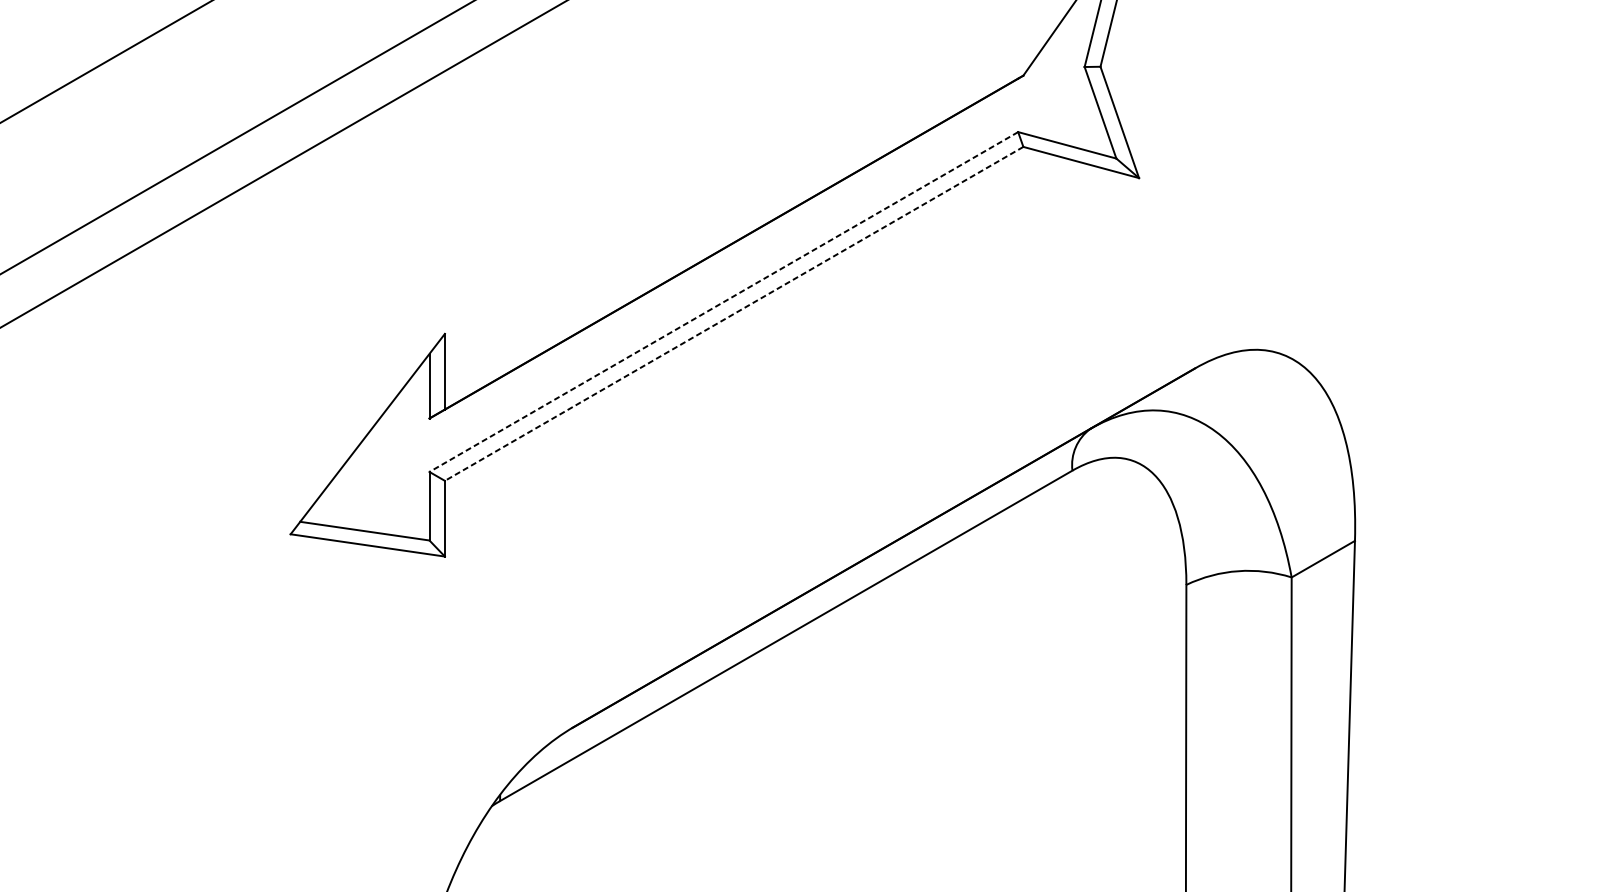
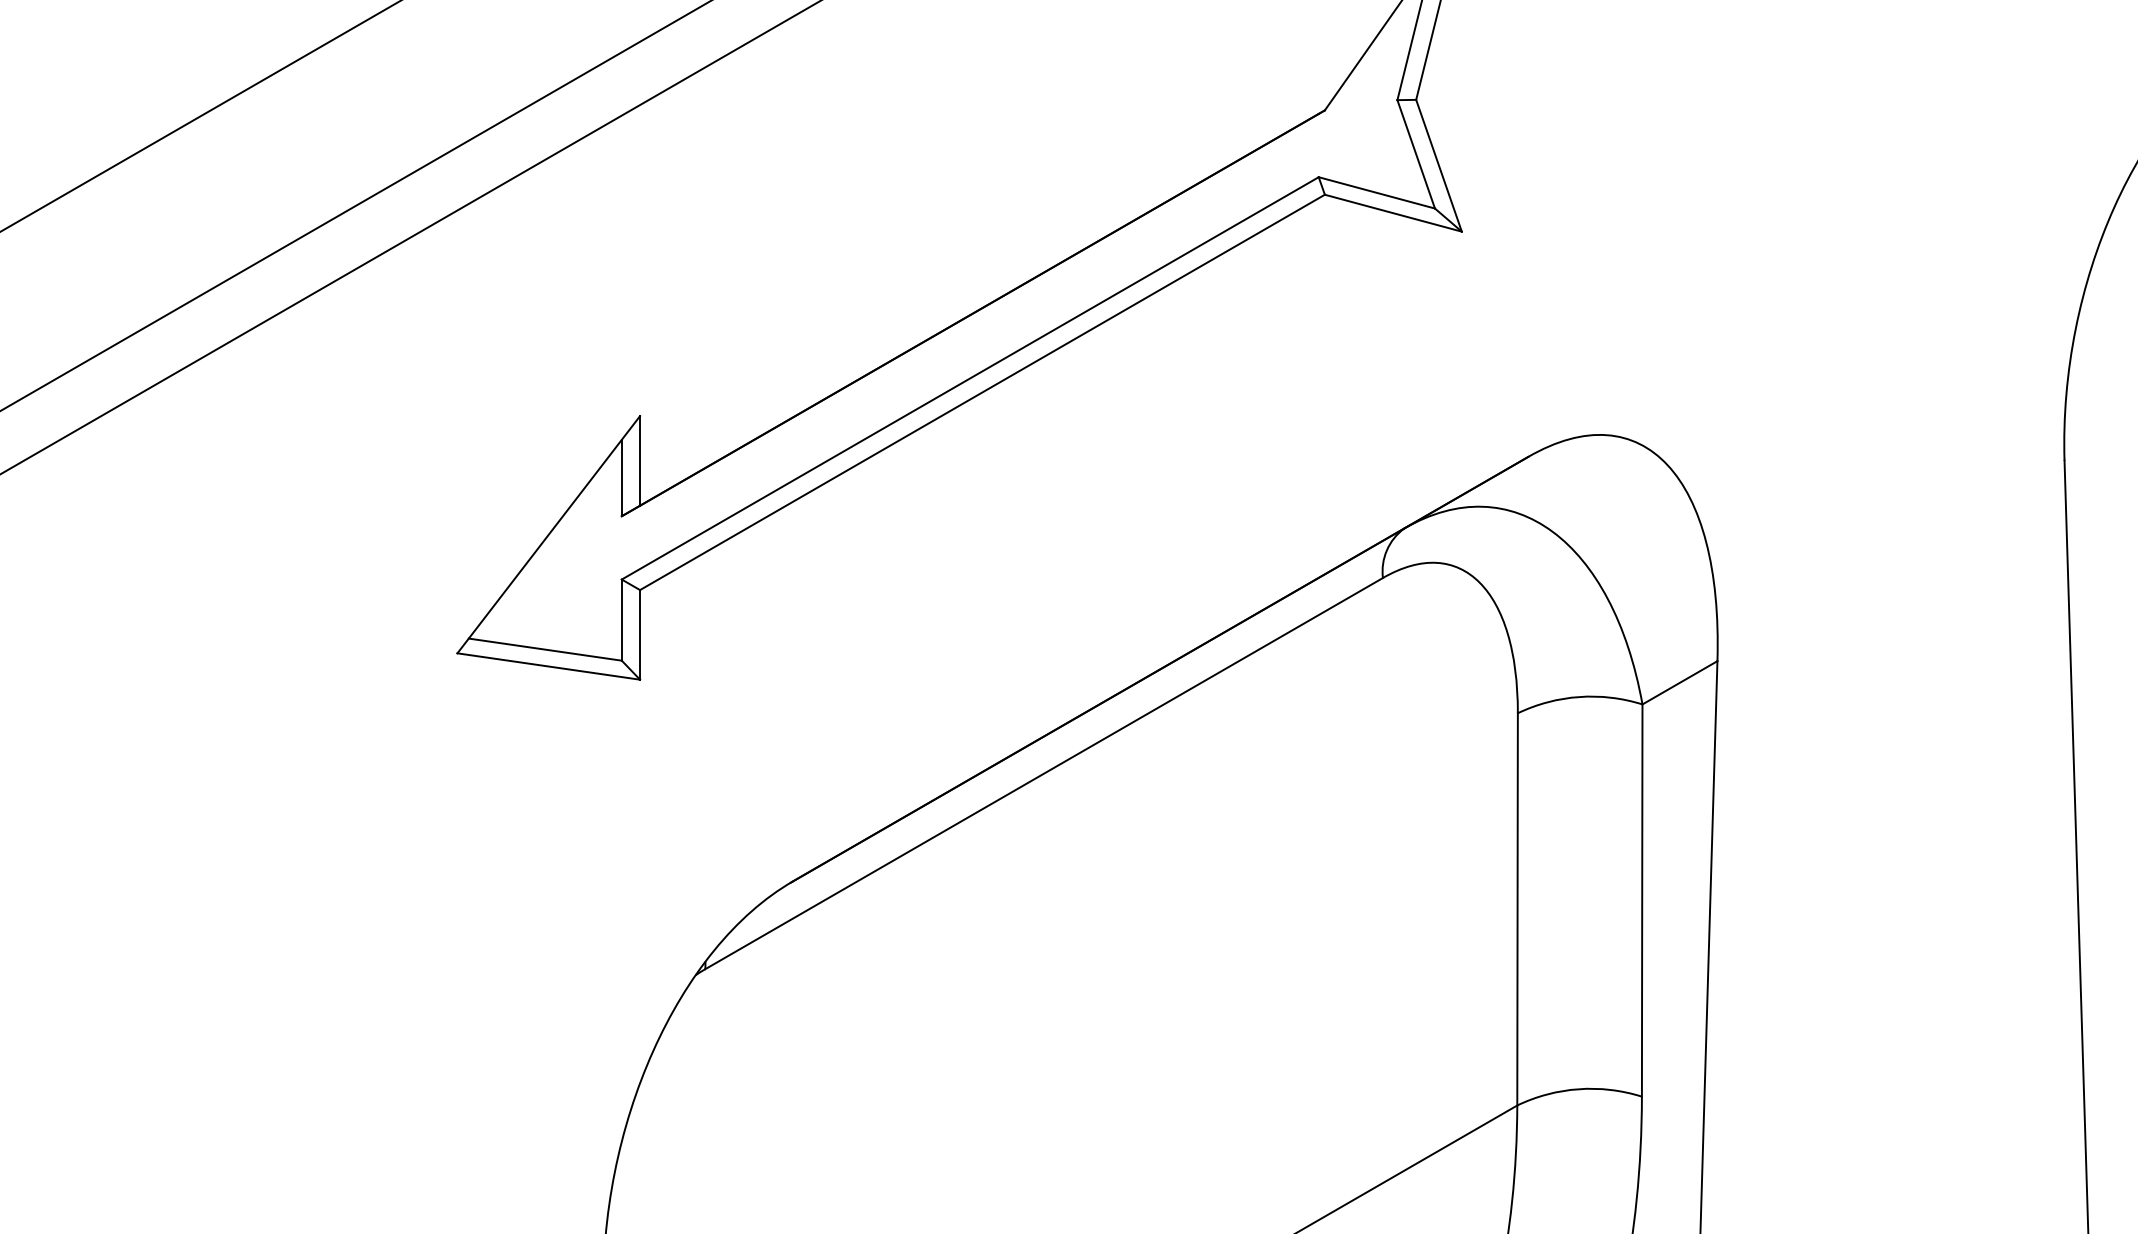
line: (723, 302) -> (969, 378), dashed -> solid
line: (734, 313) -> (982, 392), dashed -> solid

